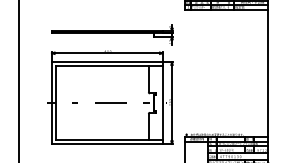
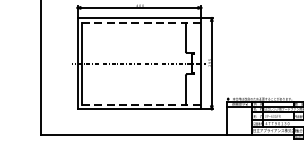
line: (109, 66) -> (141, 22), solid -> dashed
line: (109, 139) -> (141, 104), solid -> dashed

